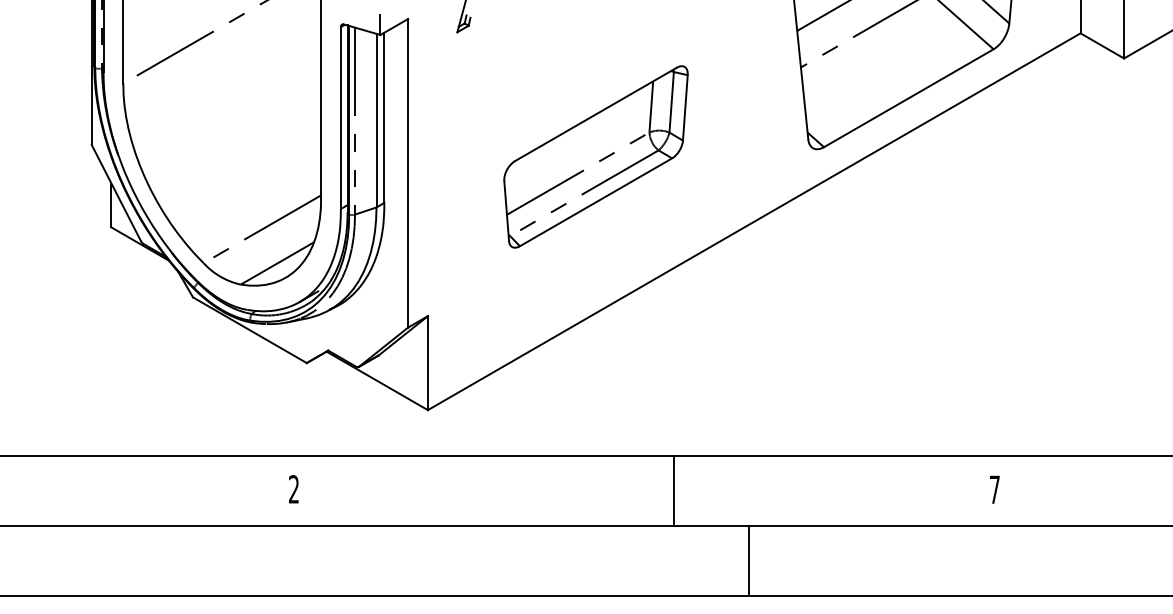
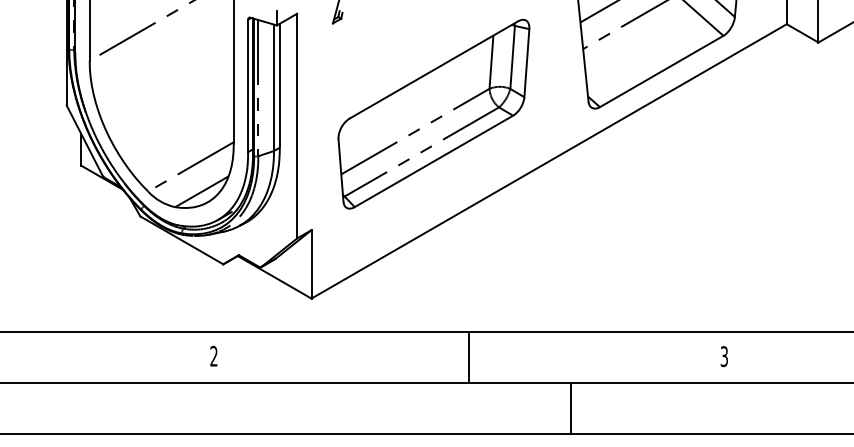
part: (595, 156) -> (433, 113), size x1.43
text: (994, 489) -> (724, 356), 7 -> 3
line: (673, 490) -> (469, 357), moved
line: (748, 560) -> (571, 408), moved

